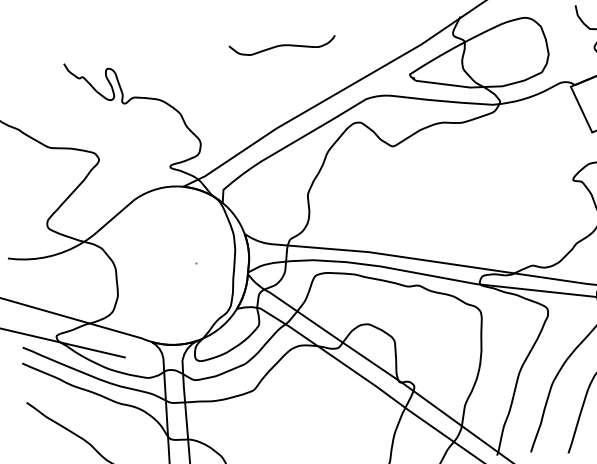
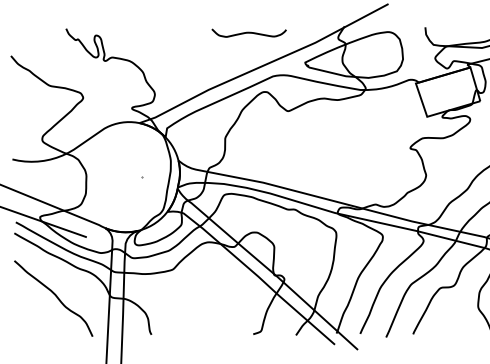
curve: (281, 45) -> (248, 32), moved

